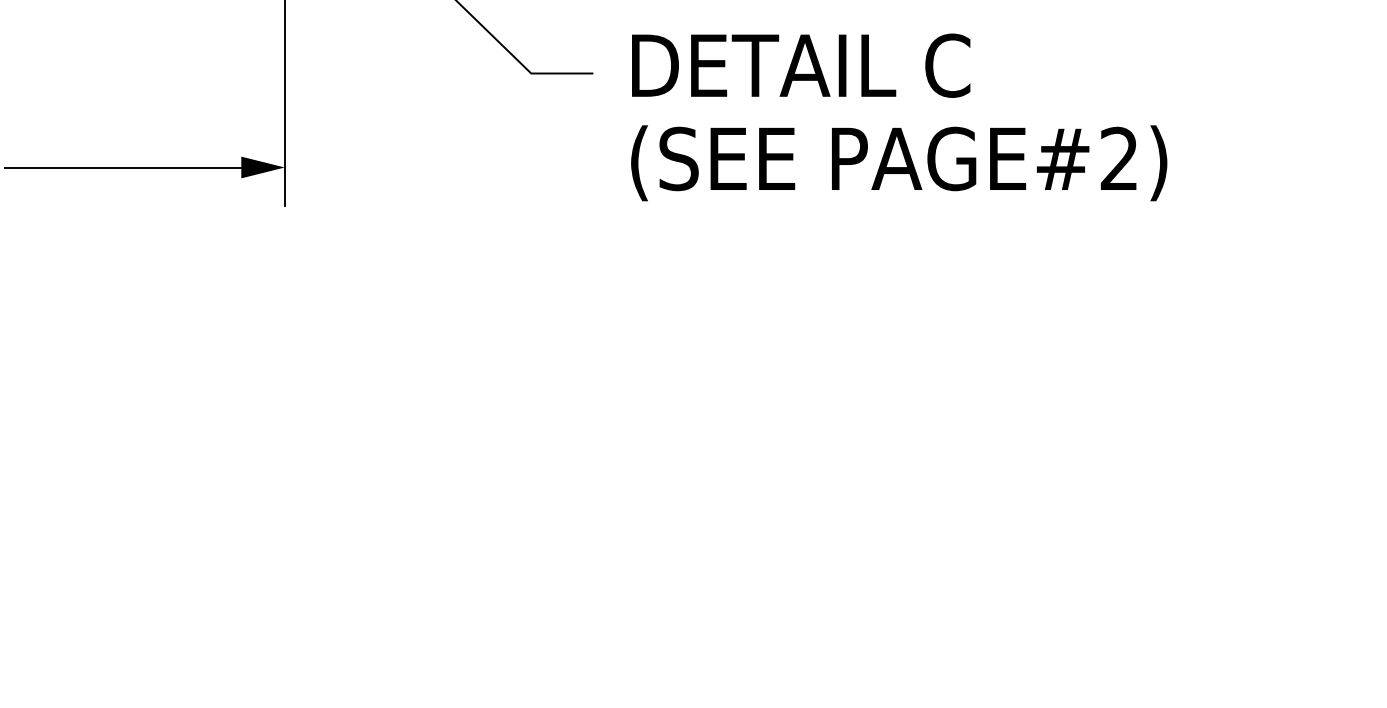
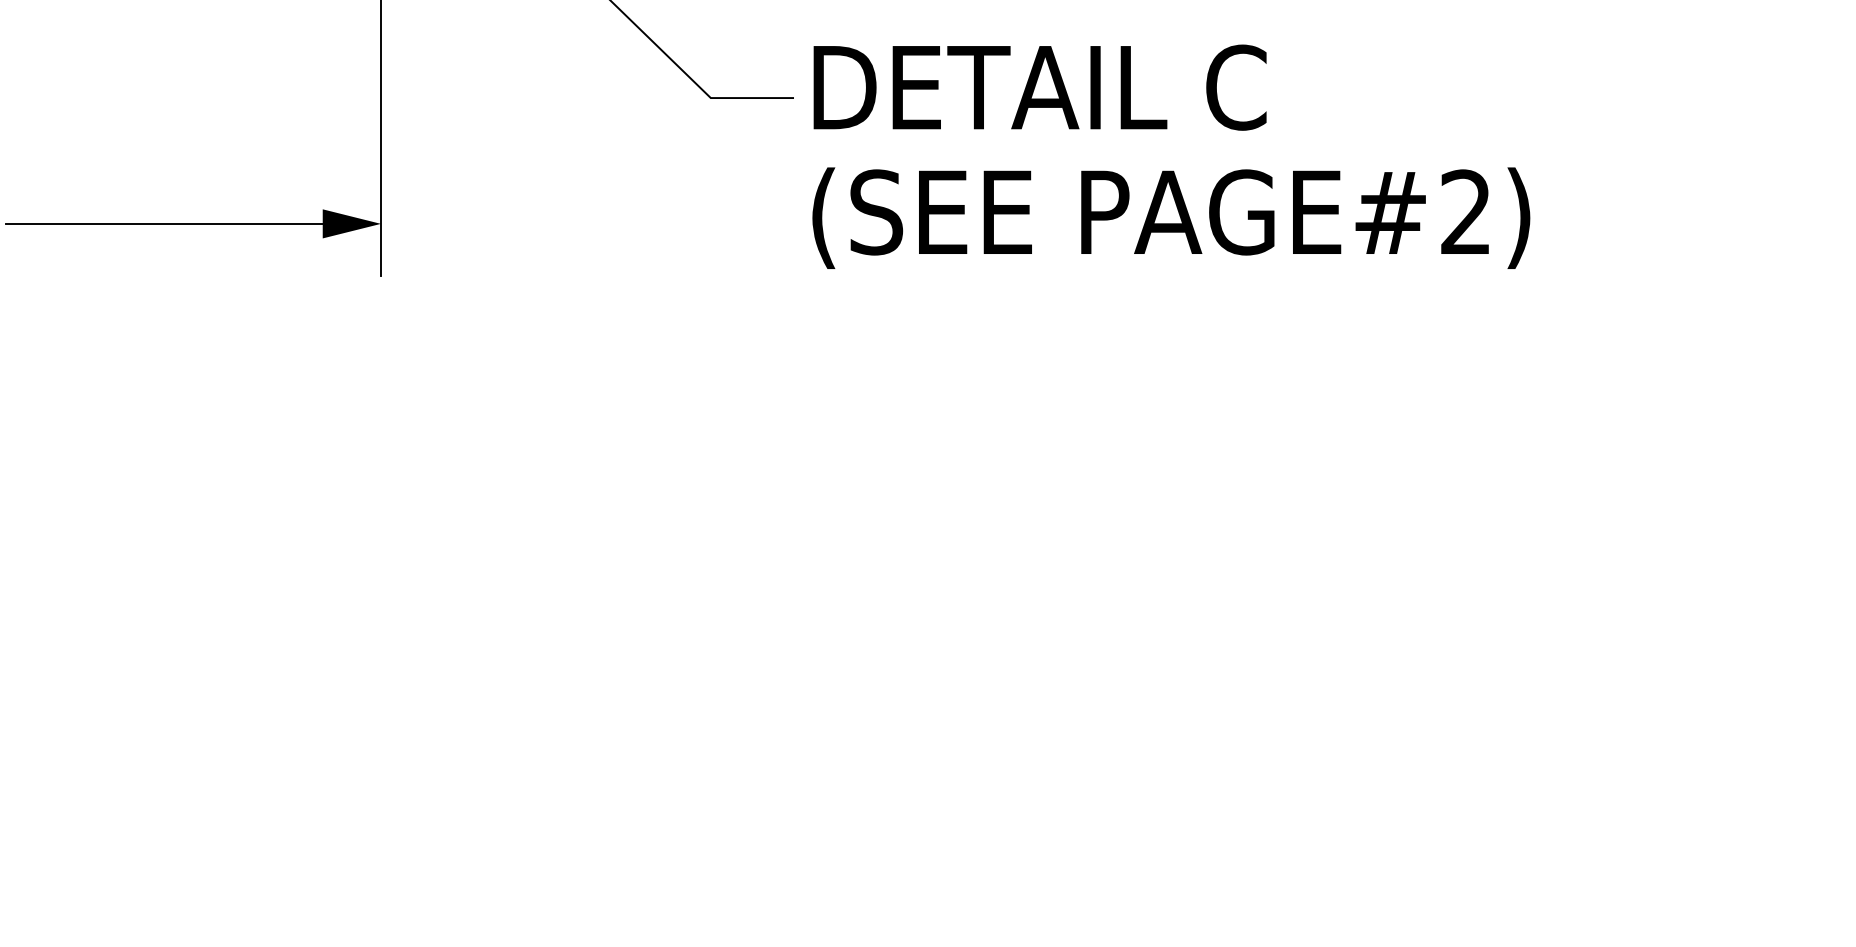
text: (899, 117) -> (1171, 156), moved

